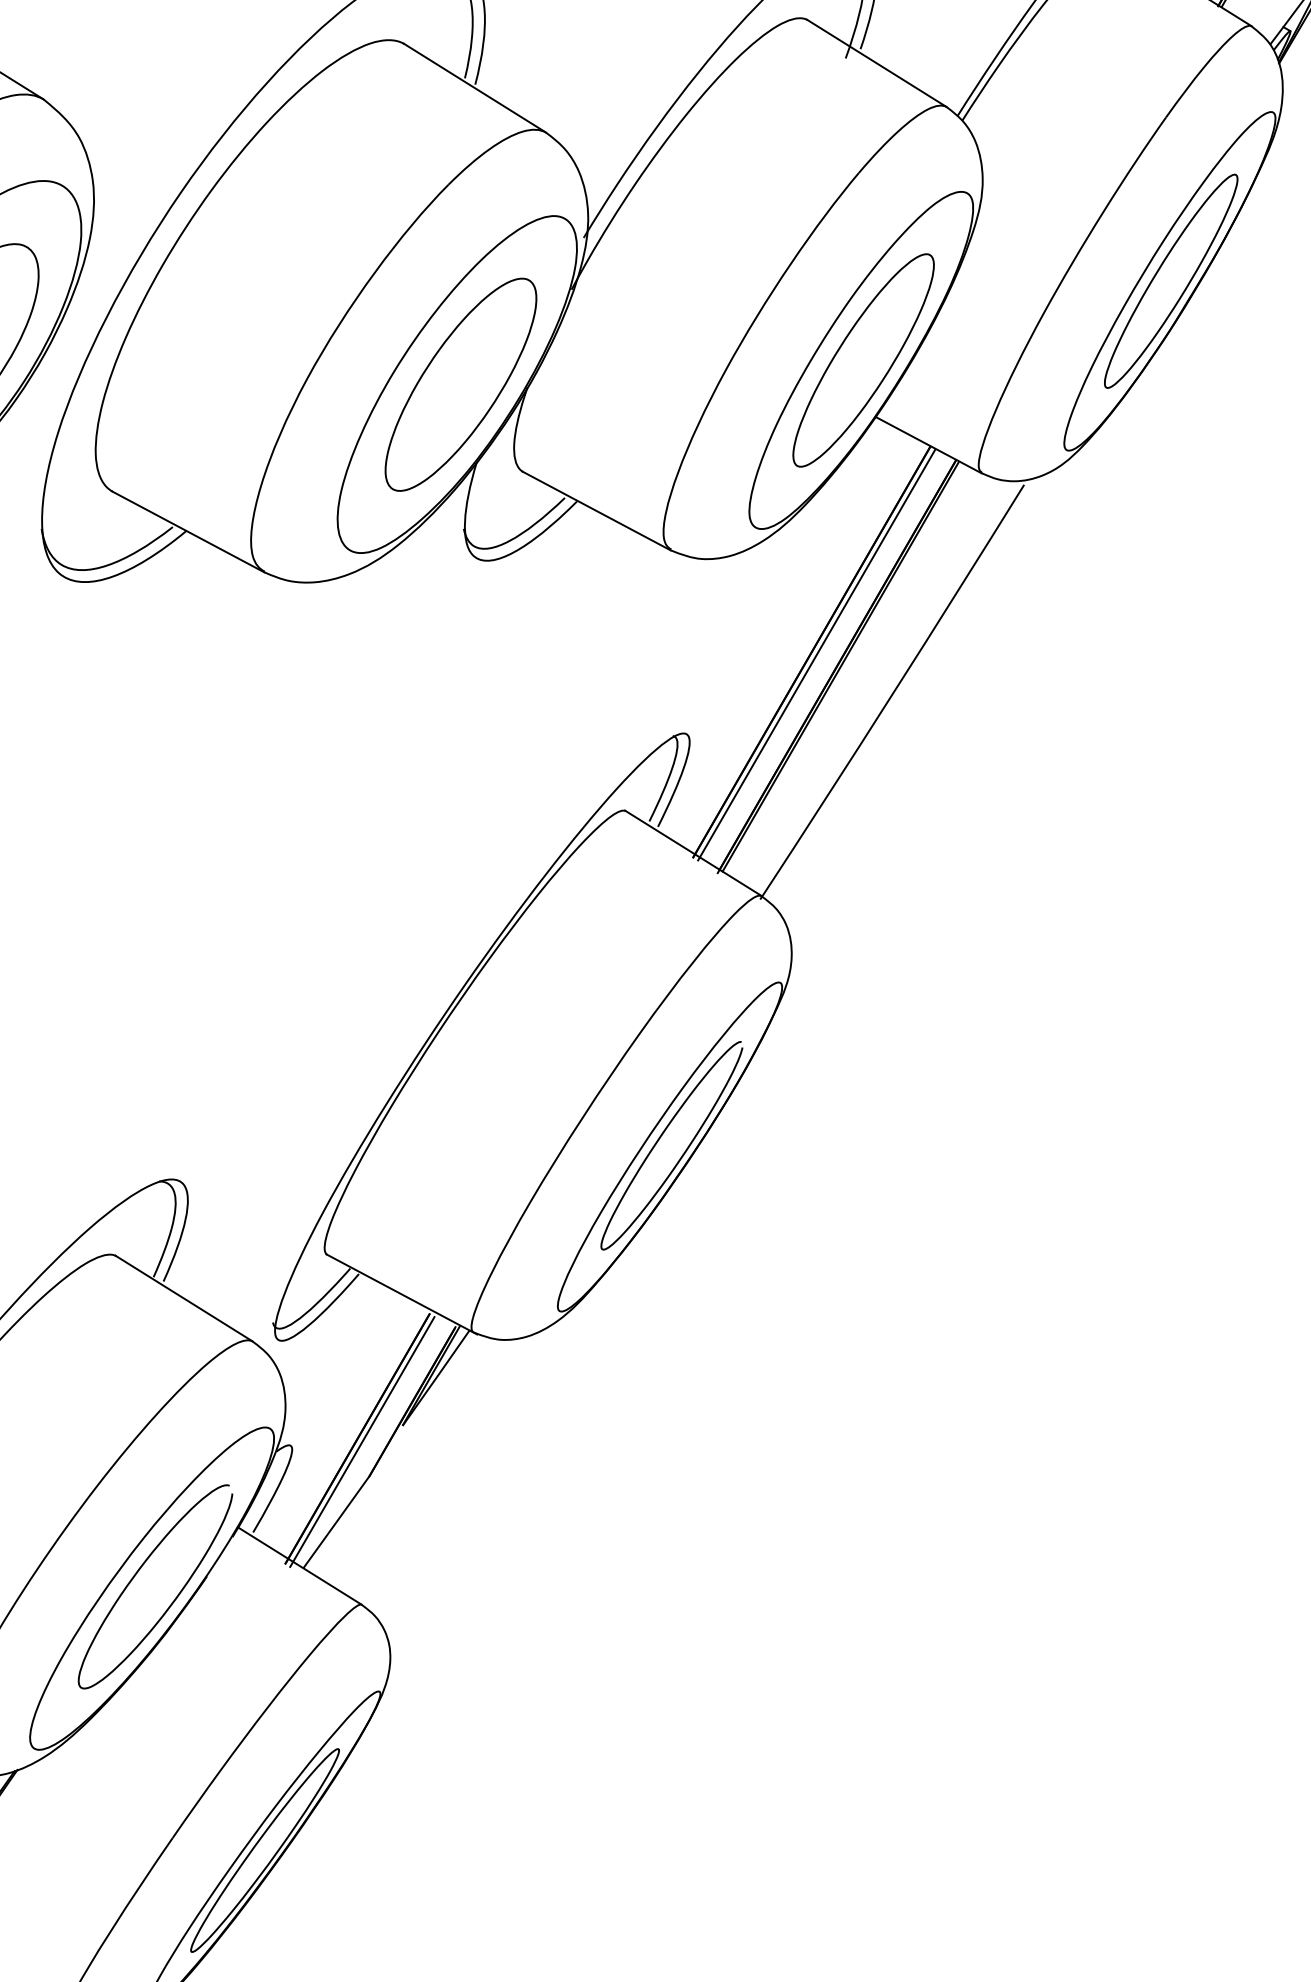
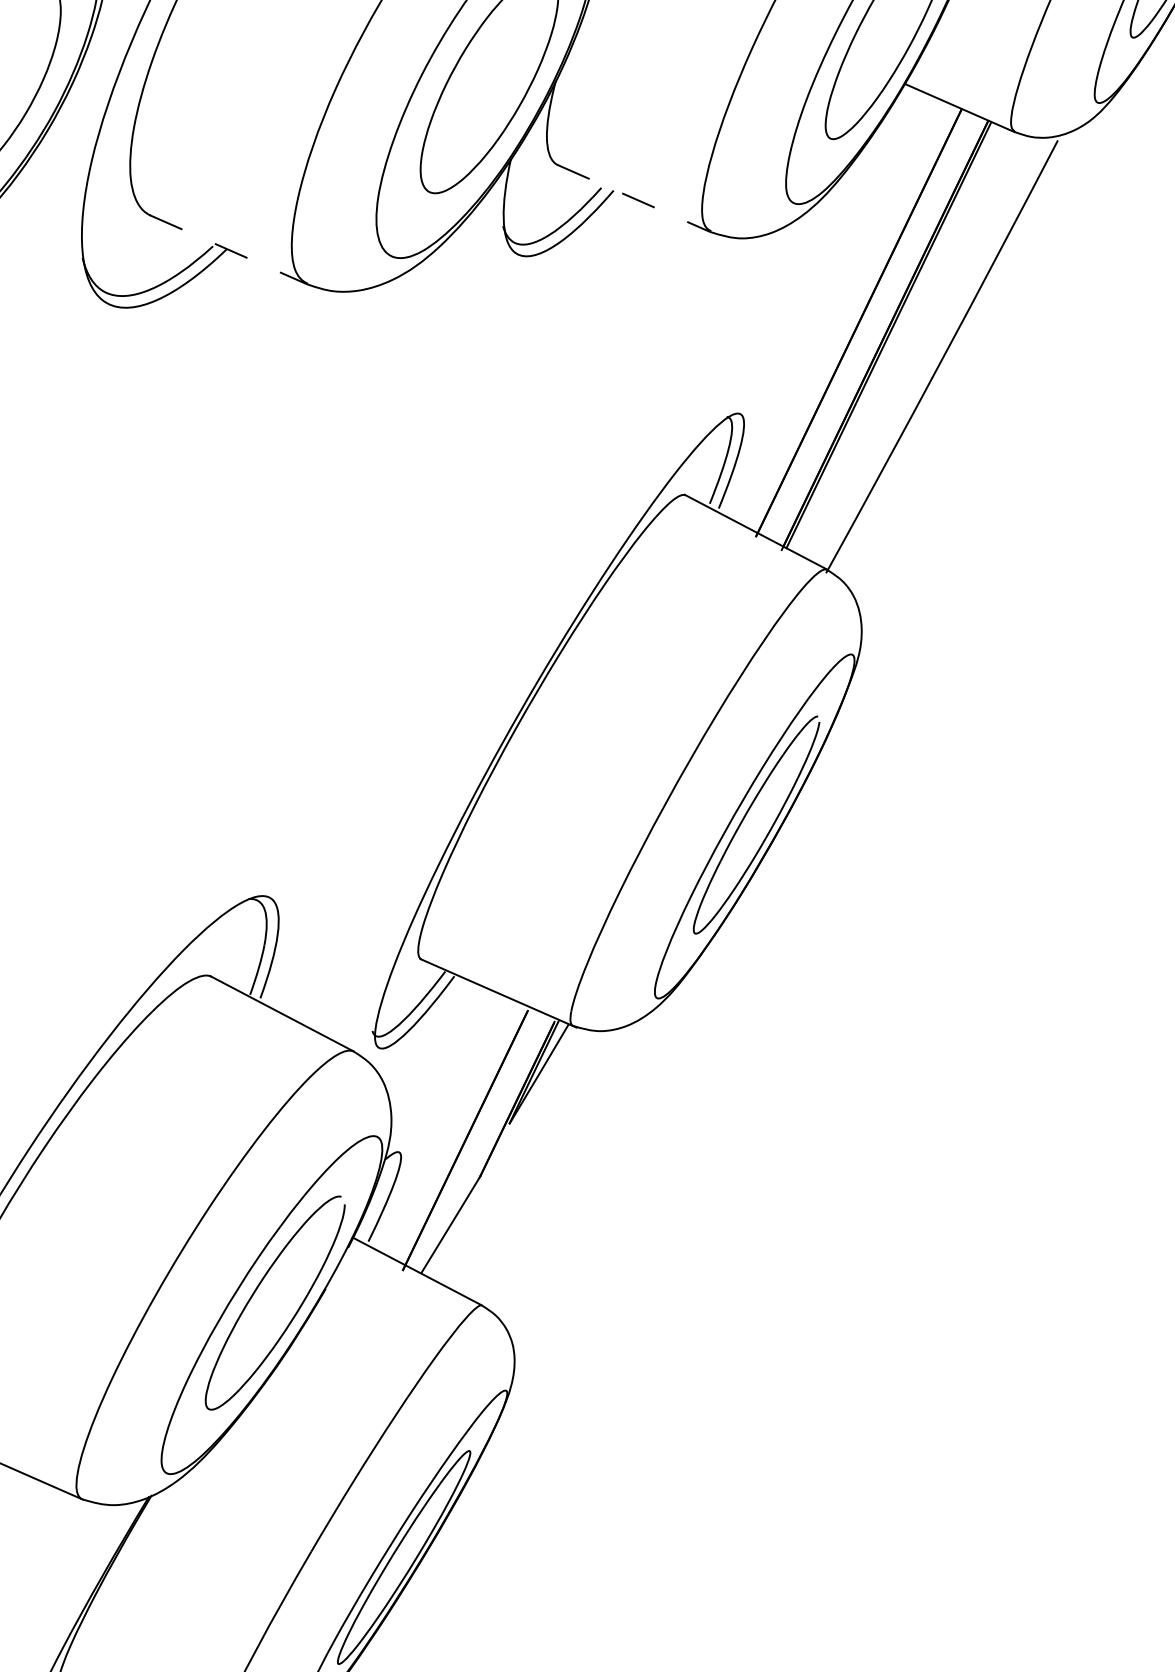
line: (596, 510) -> (633, 198), solid -> dashed
line: (188, 532) -> (229, 250), solid -> dashed
line: (816, 655) -> (863, 325), removed
line: (362, 1441) -> (470, 1142), removed

